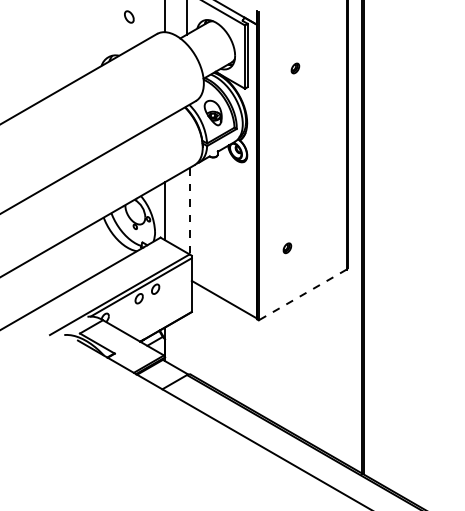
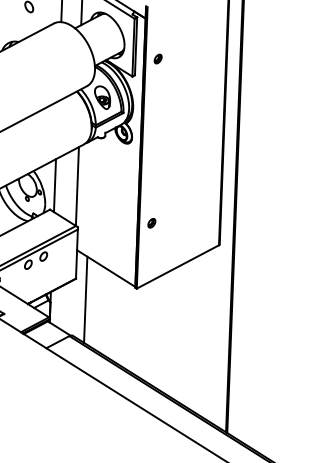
part: (295, 68) -> (158, 59), moved
line: (189, 211) -> (77, 186), dashed -> solid
part: (287, 248) -> (151, 223), moved
line: (302, 294) -> (177, 266), dashed -> solid
line: (203, 334) -> (85, 299), added

